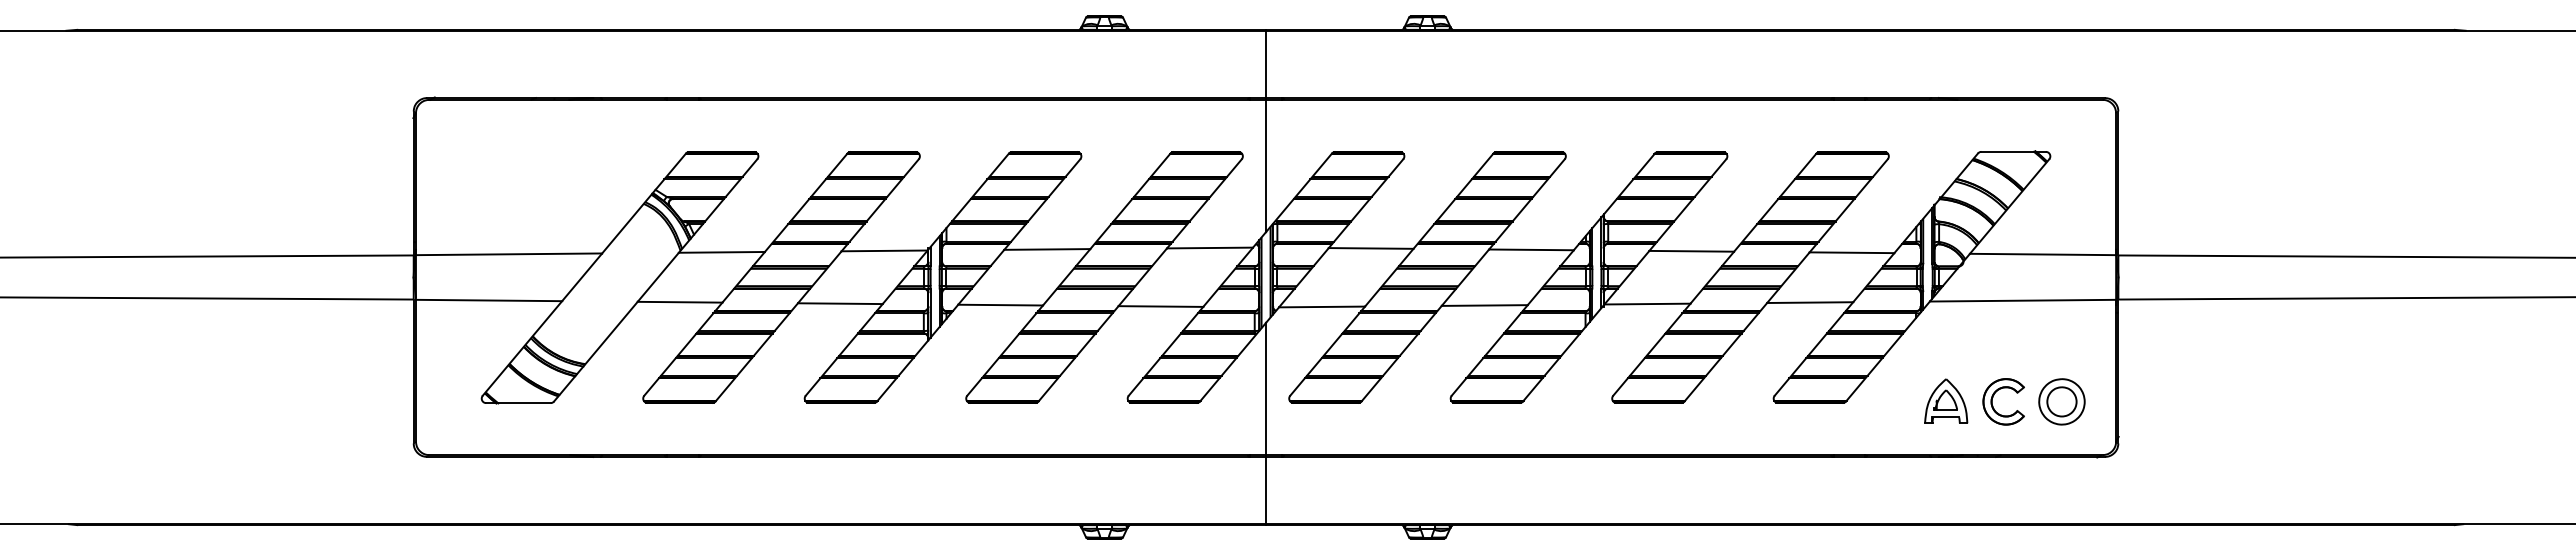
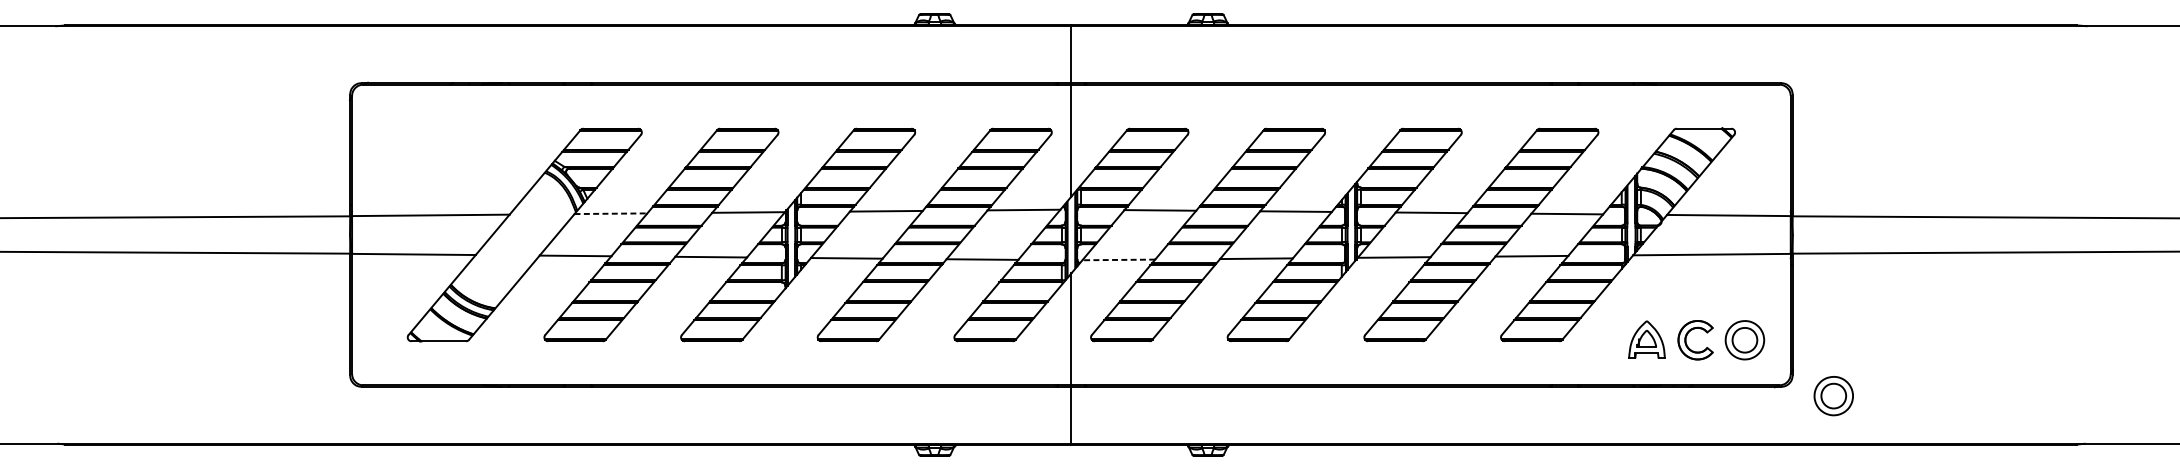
line: (722, 252) -> (611, 213), solid -> dashed
line: (1321, 306) -> (1118, 259), solid -> dashed
part: (2166, 467) -> (1833, 395), added

